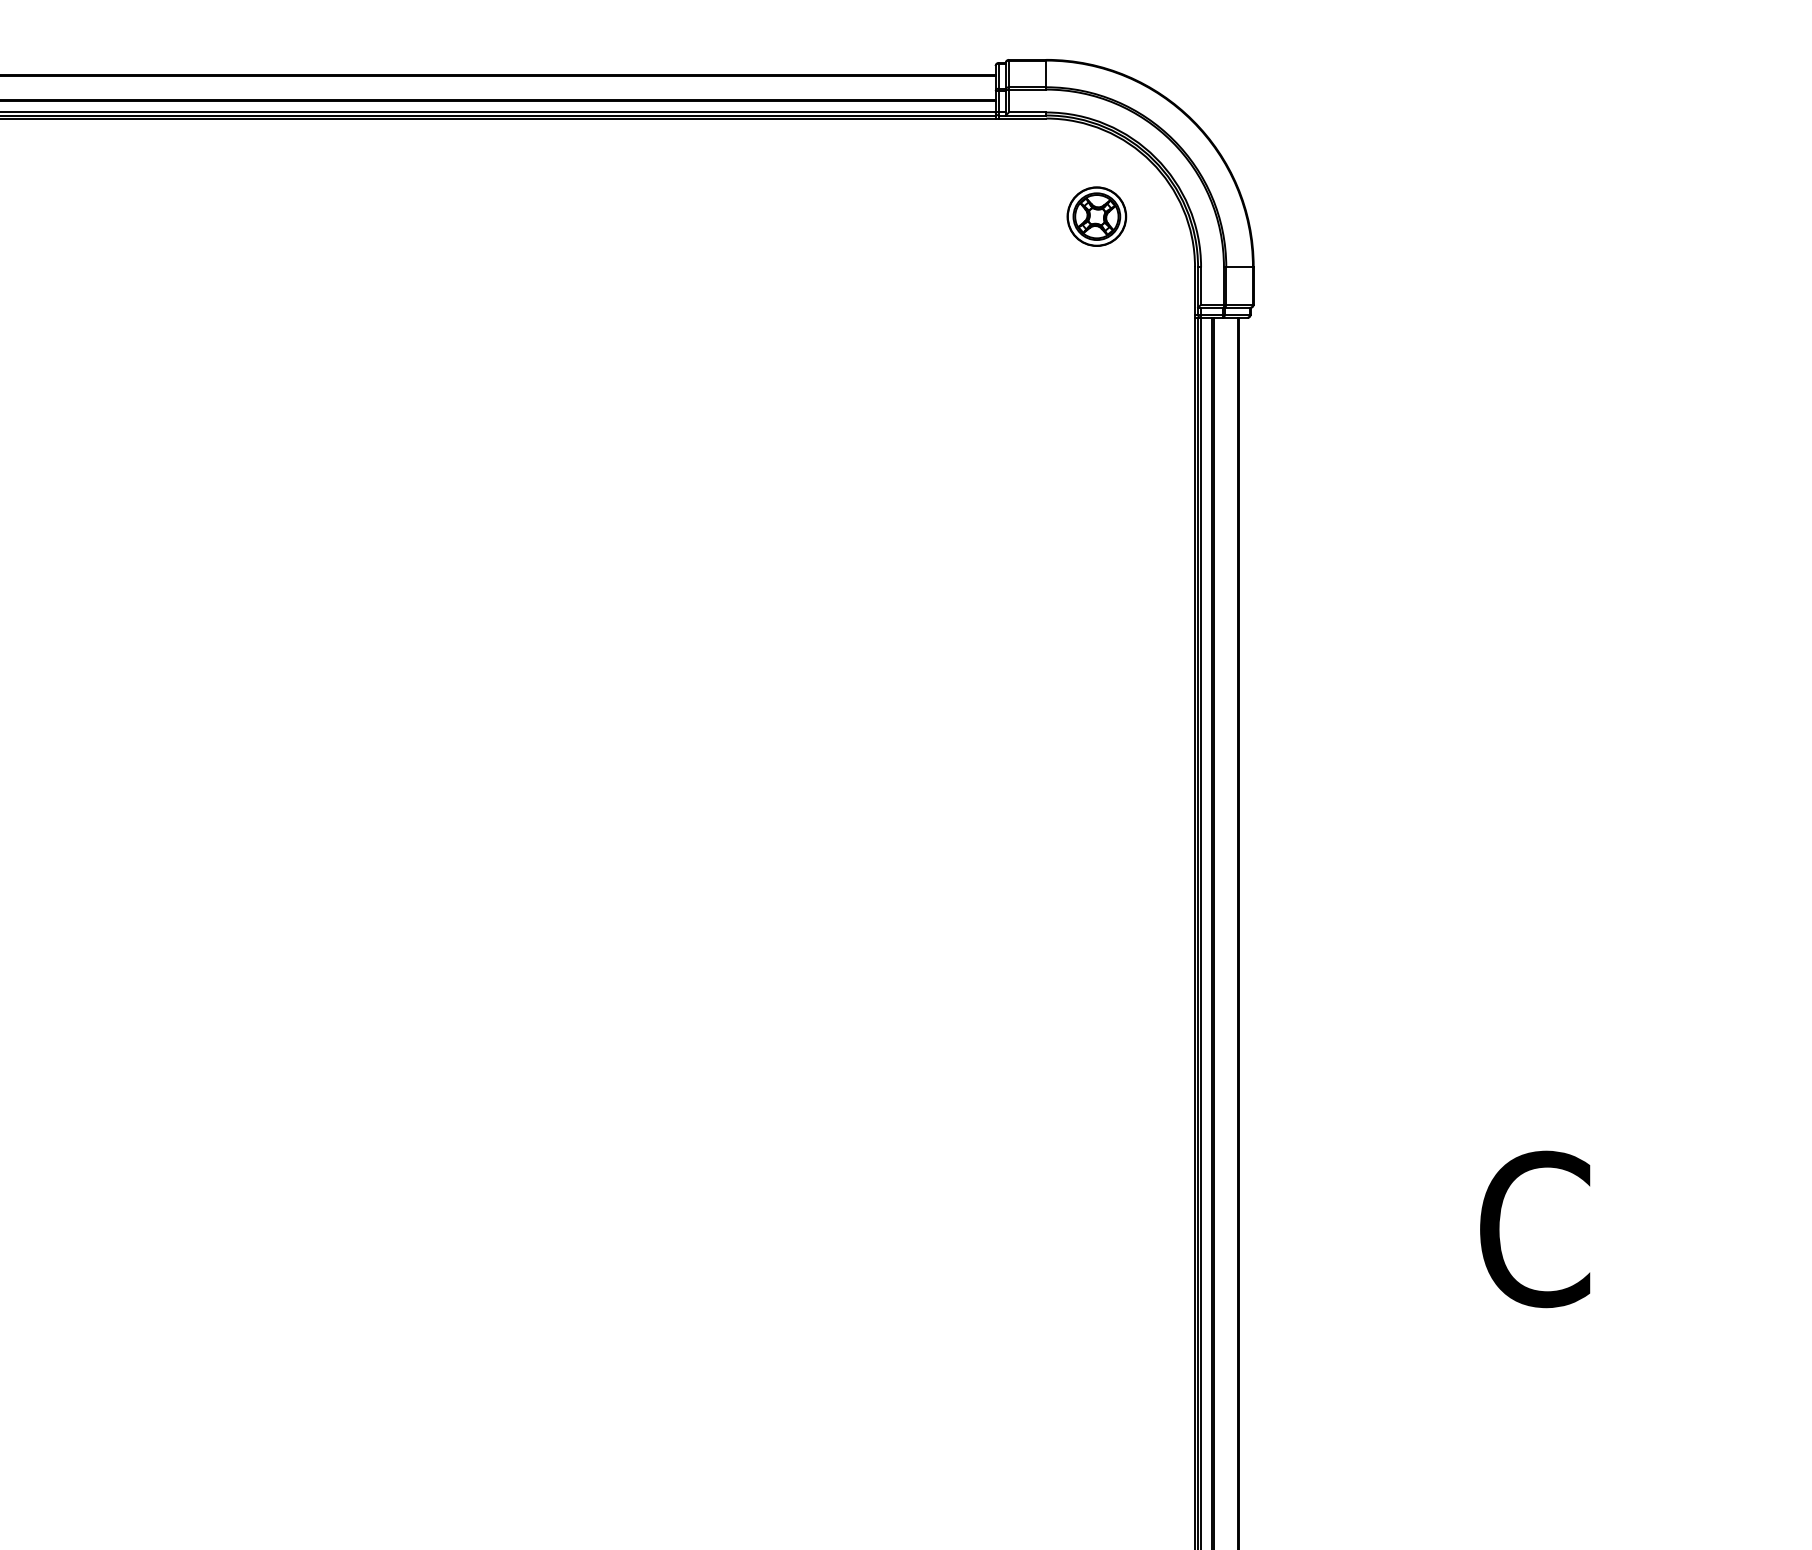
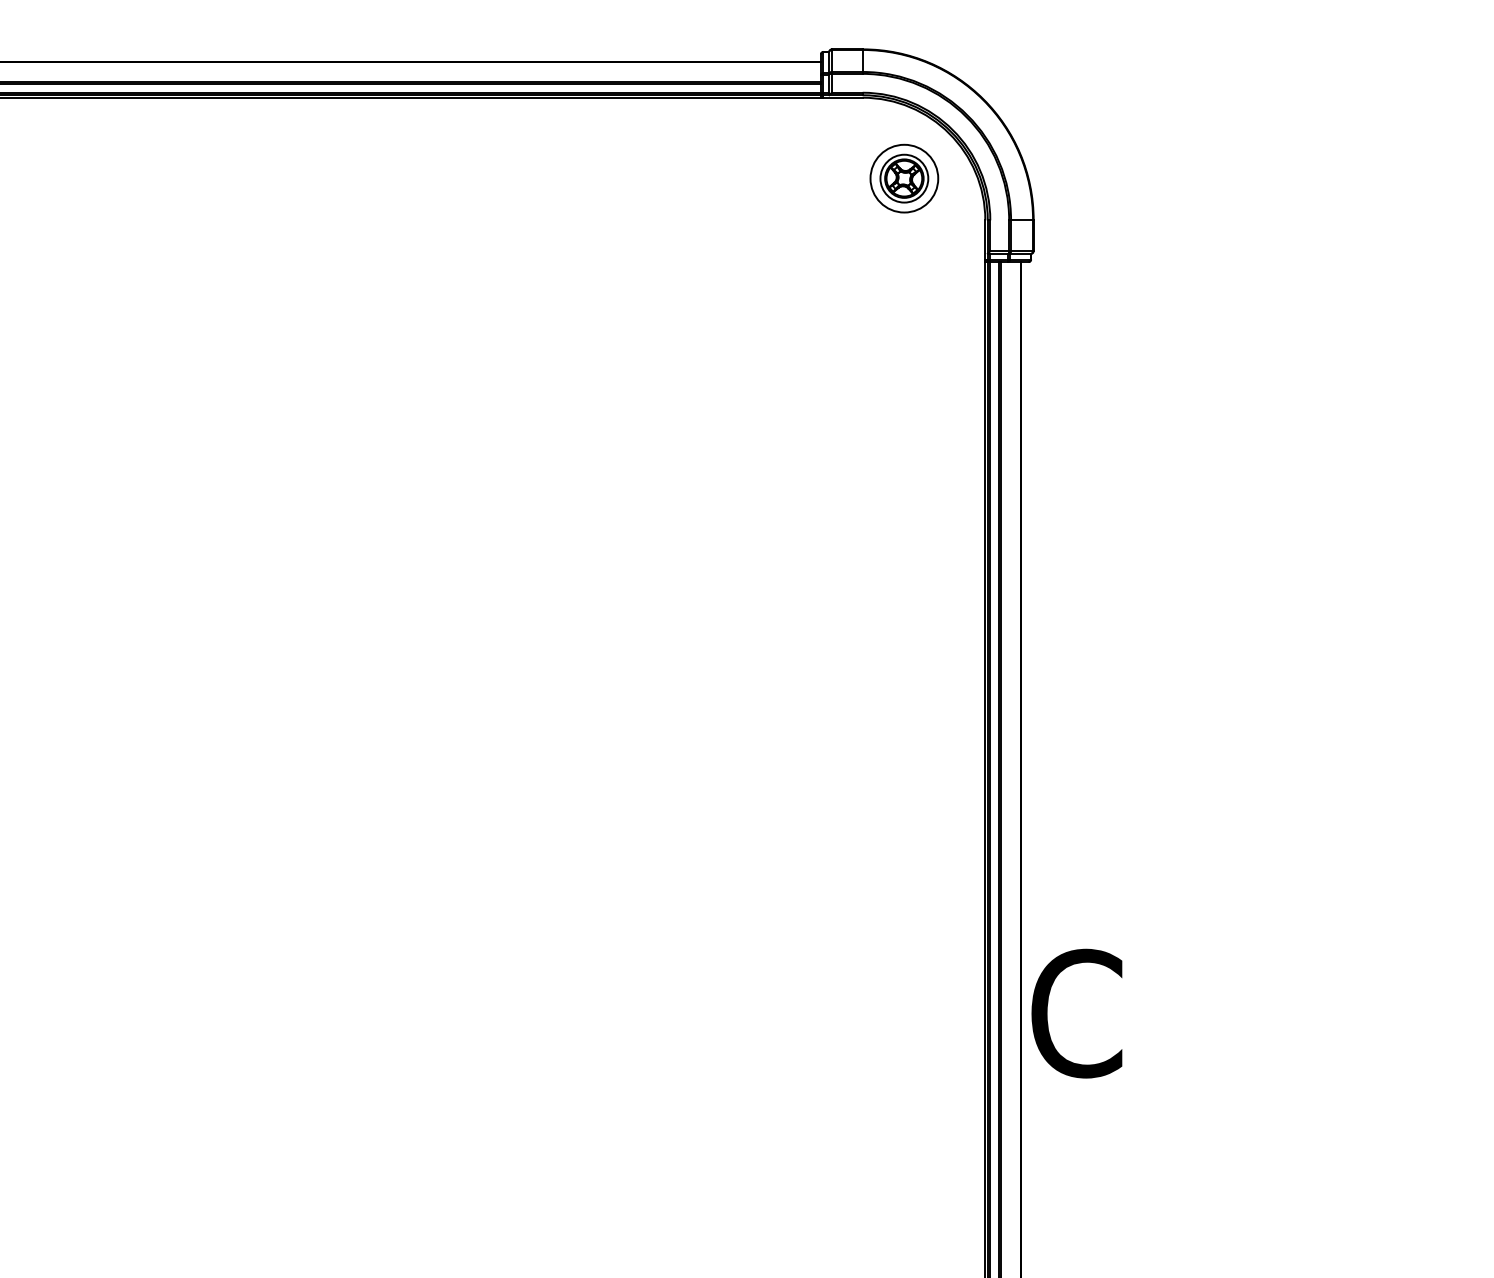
circle: (1096, 216) -> (904, 178), size x1.4
text: (1535, 1229) -> (1077, 1013), moved

